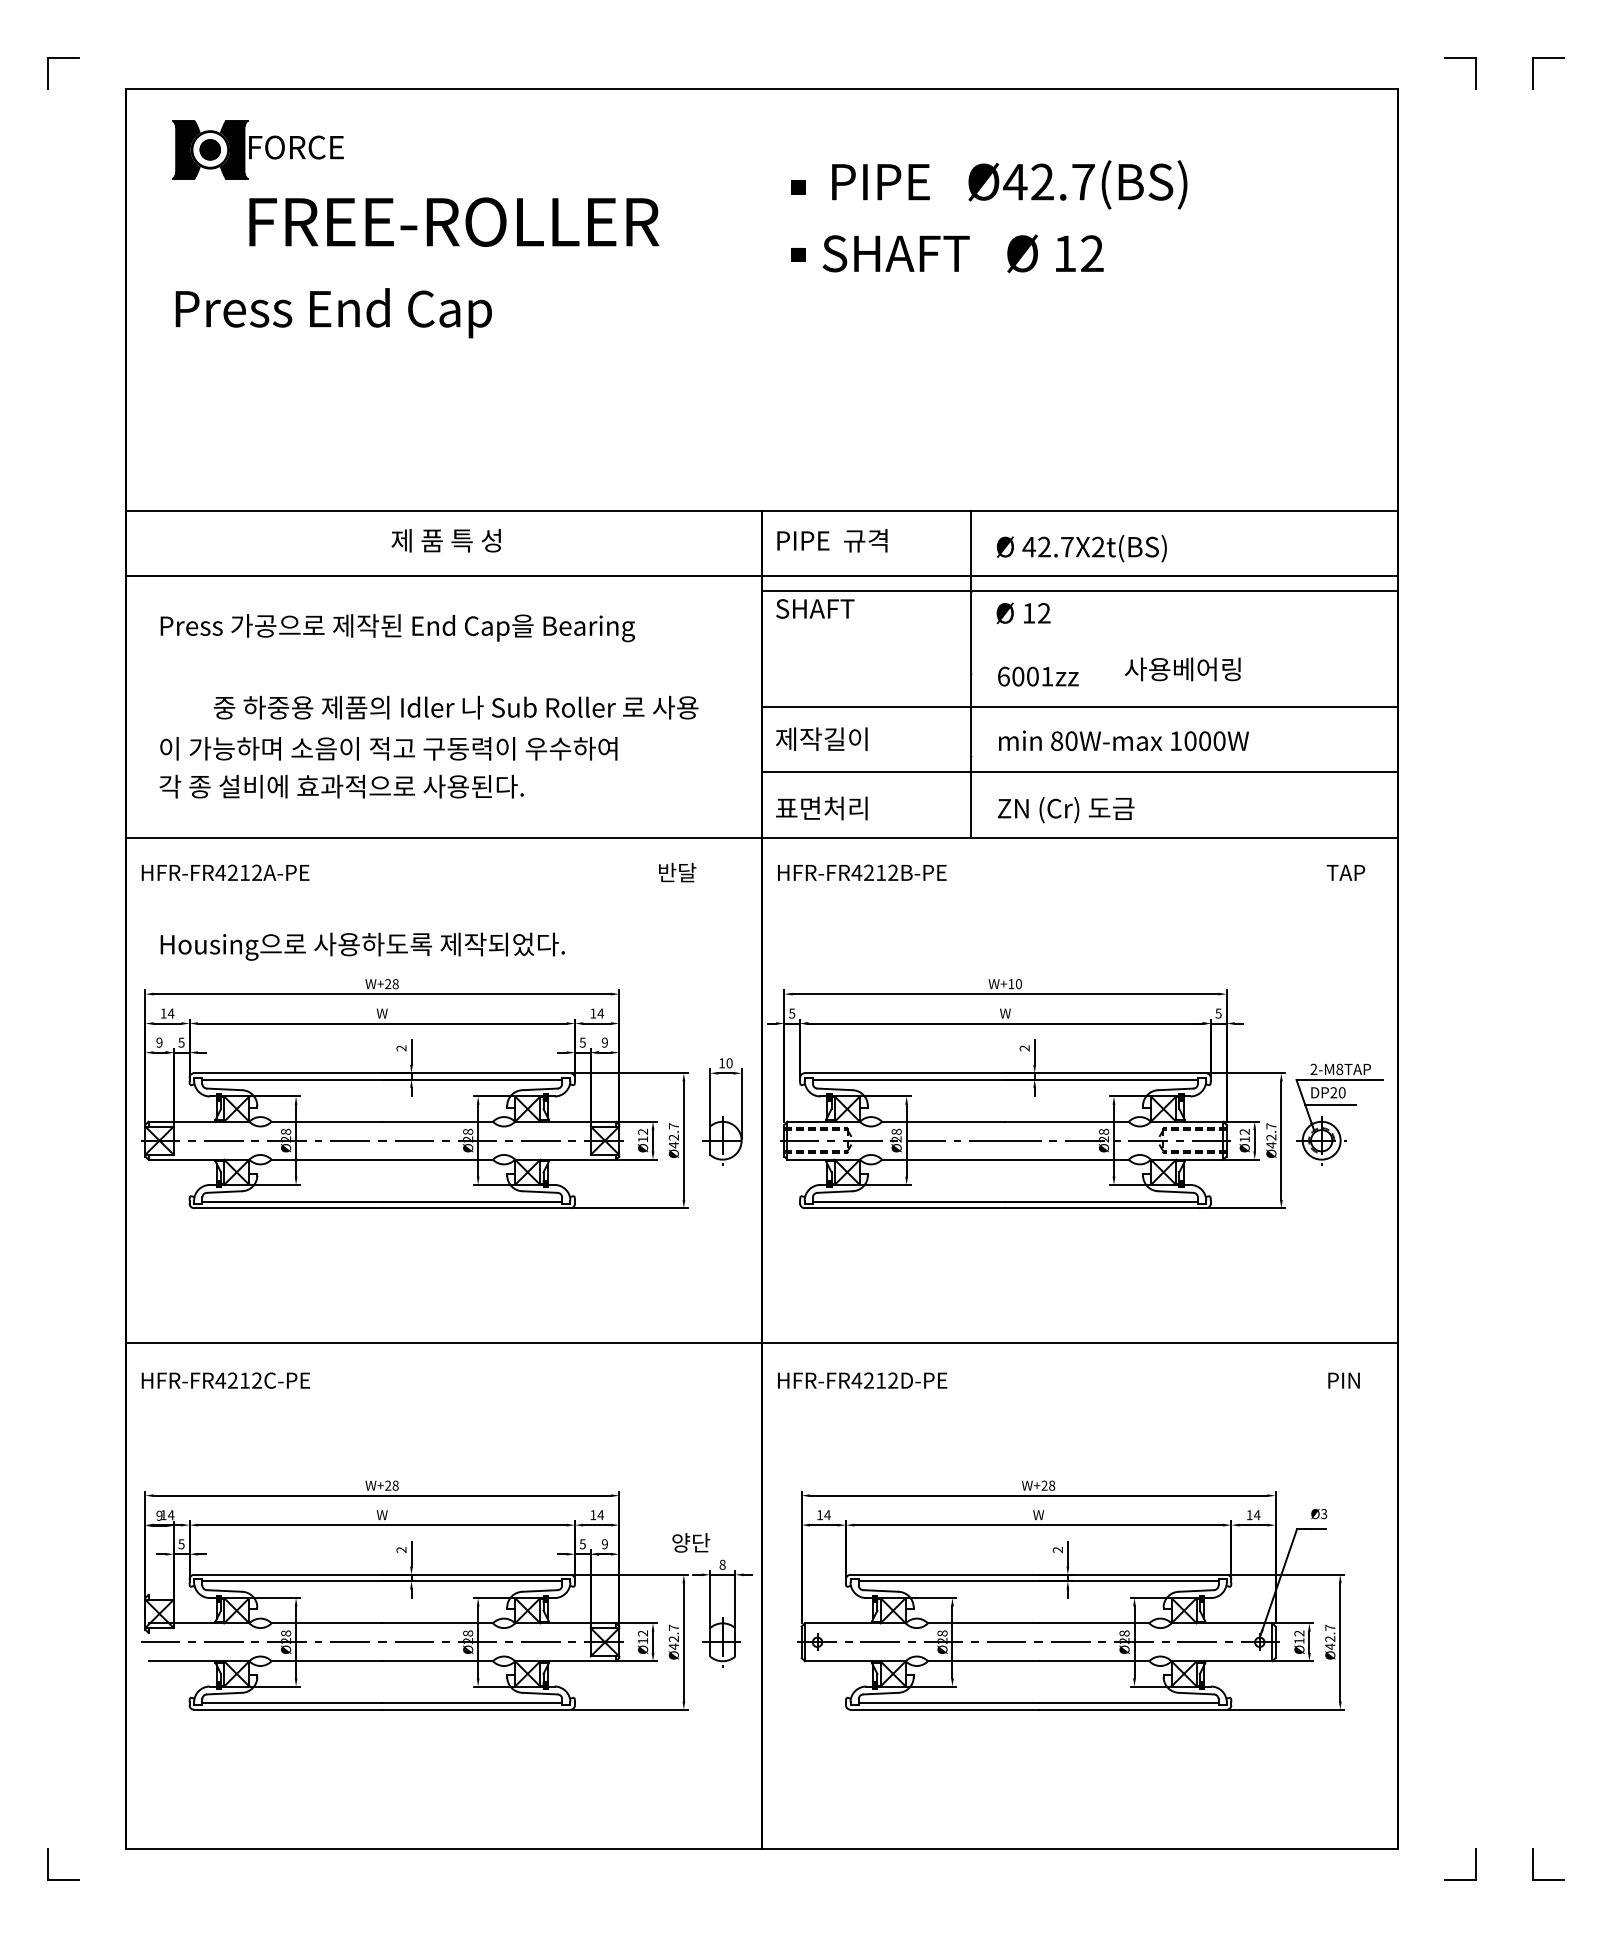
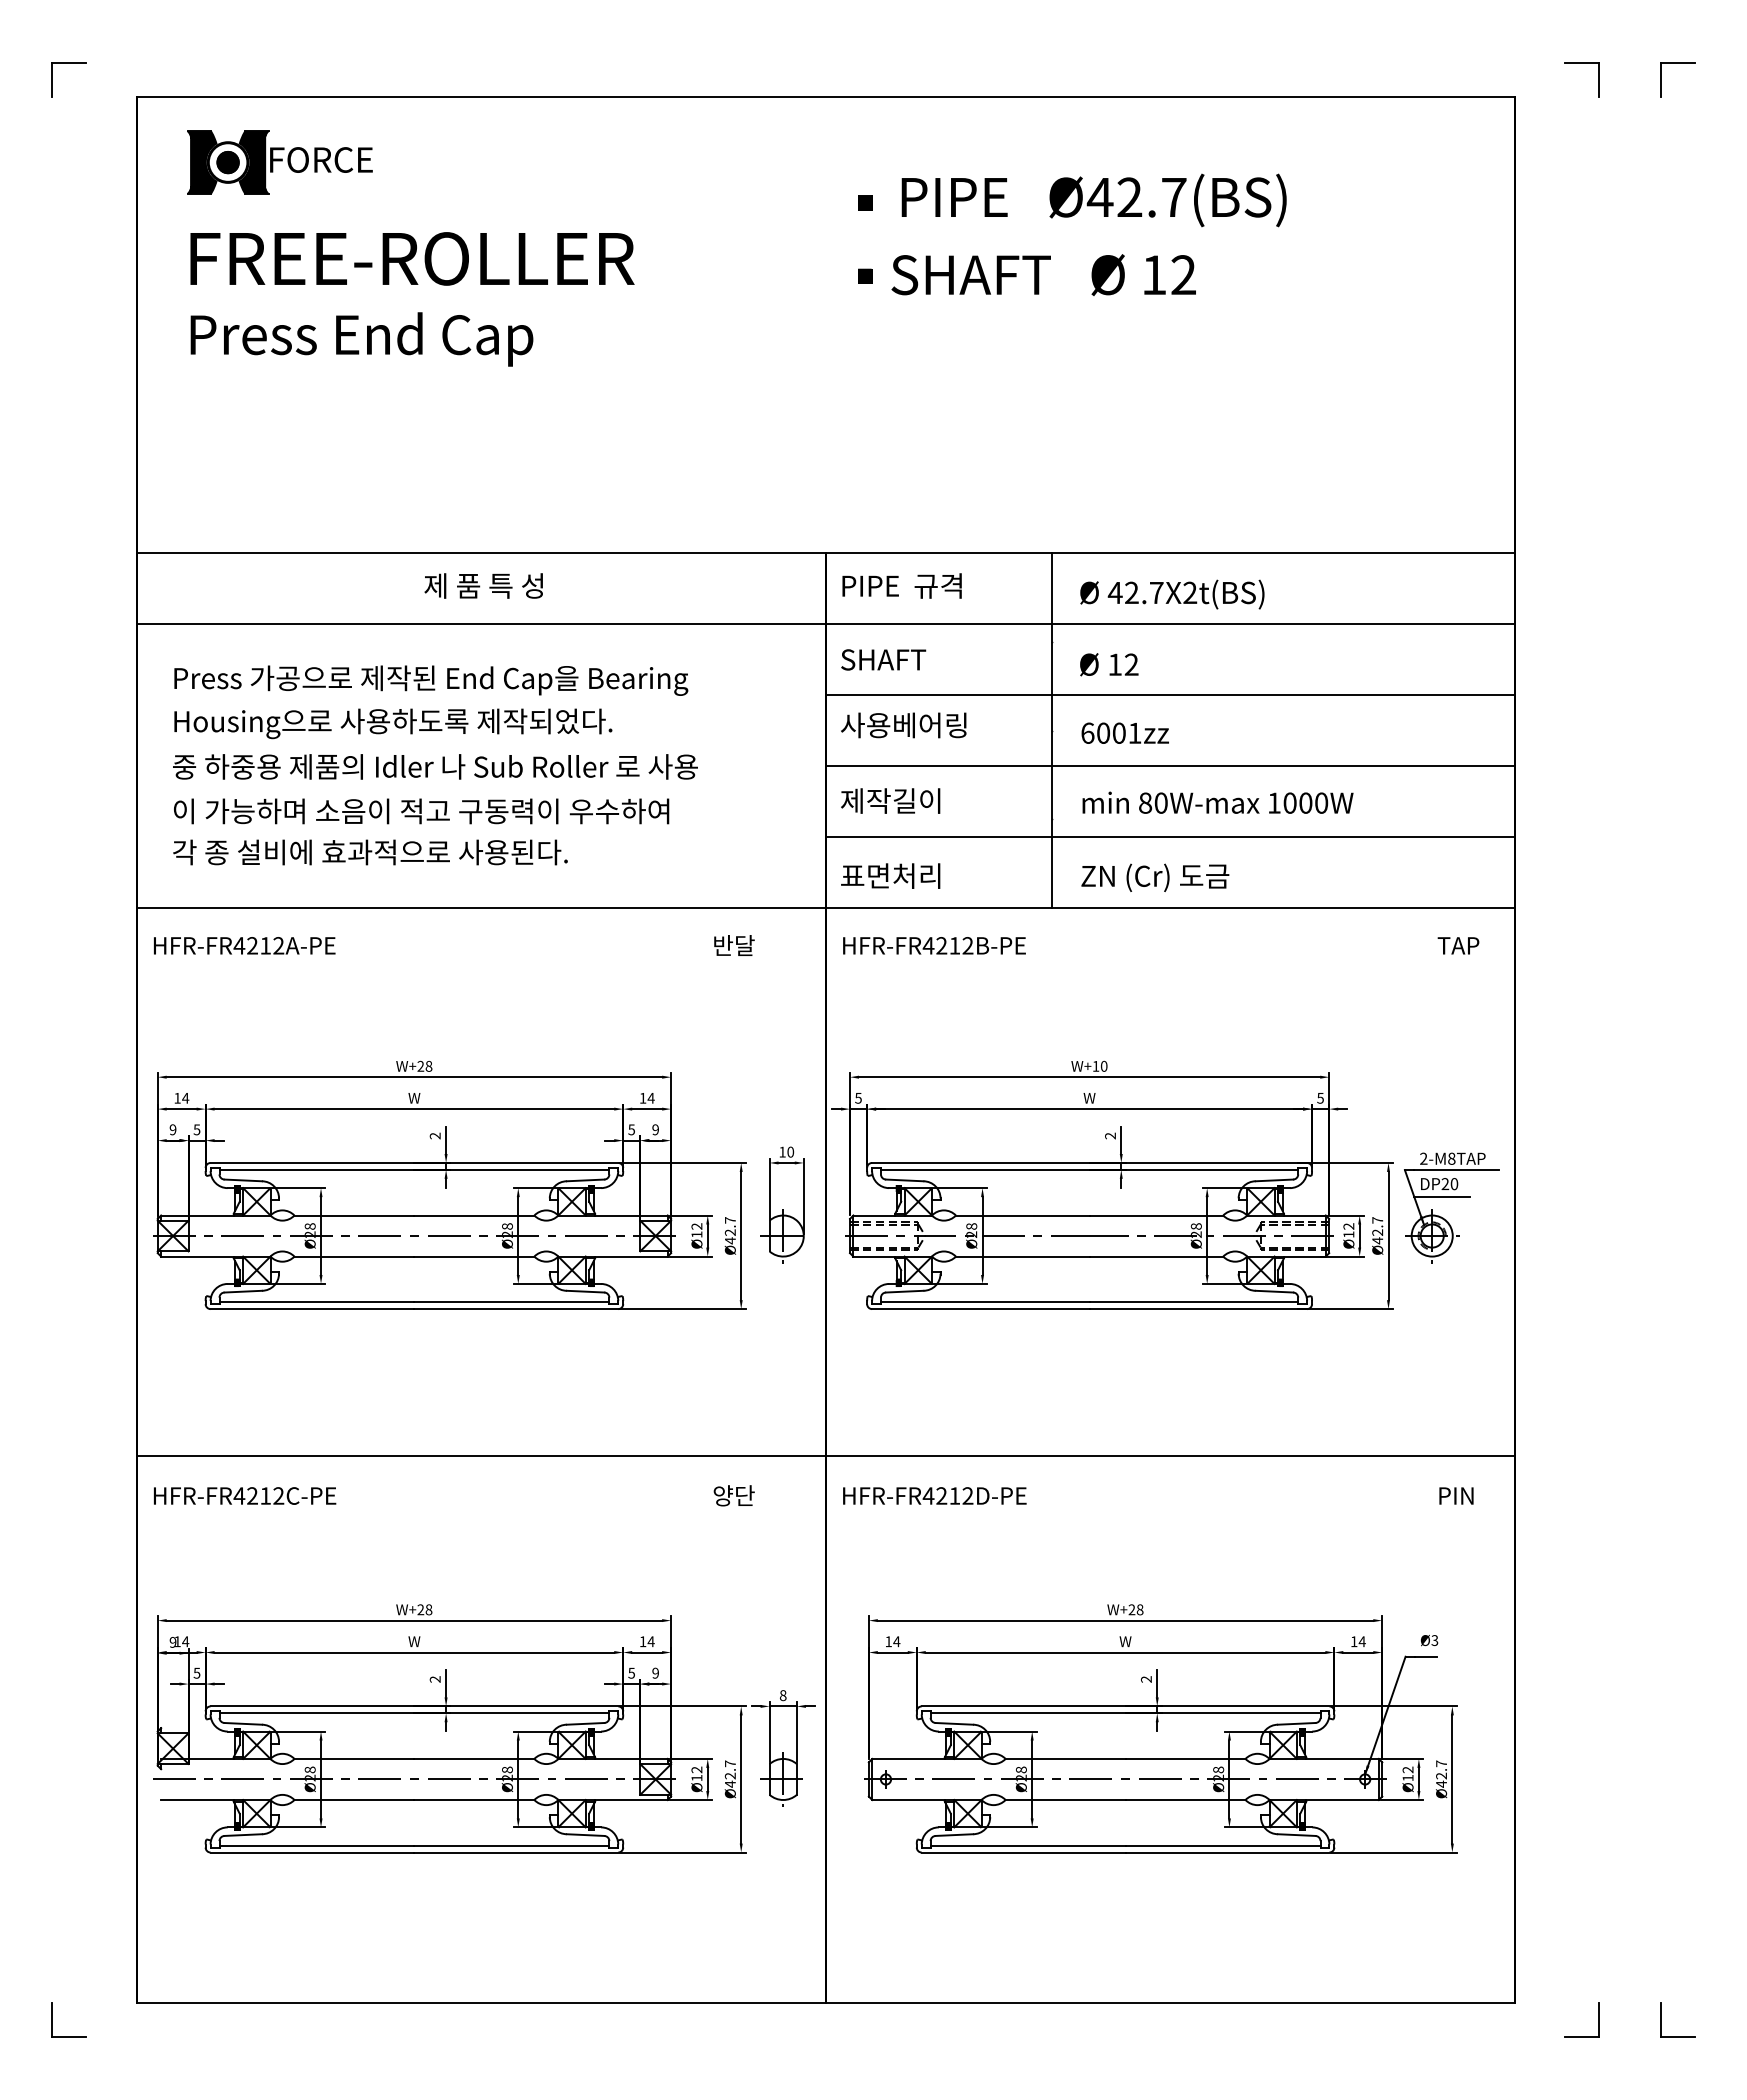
text: (454, 221) -> (412, 258), moved
line: (1079, 591) -> (1169, 695), moved
text: (1182, 669) -> (903, 725), moved
text: (456, 707) -> (435, 766), moved
text: (362, 946) -> (393, 723), moved
text: (690, 1542) -> (733, 1495), moved

